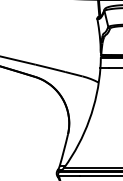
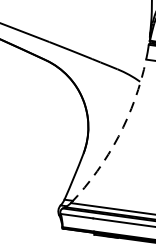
arc: (89, 120) -> (118, 137), solid -> dashed

